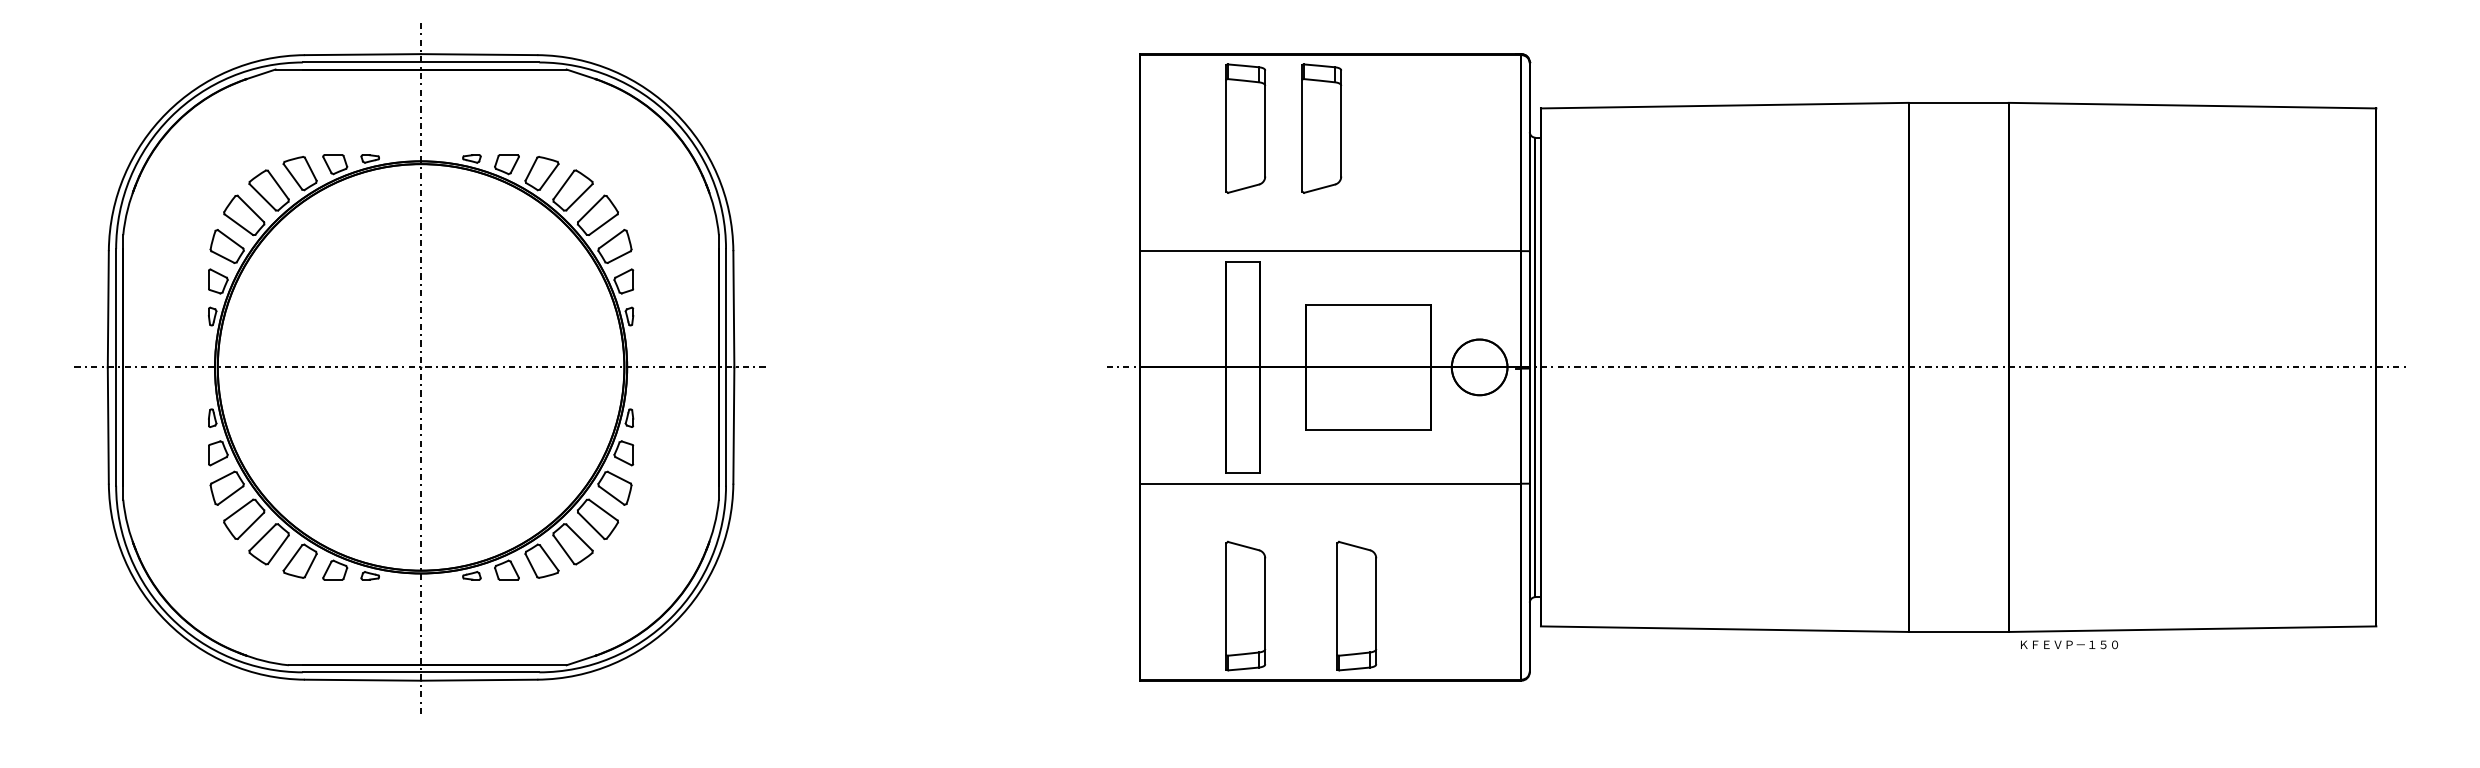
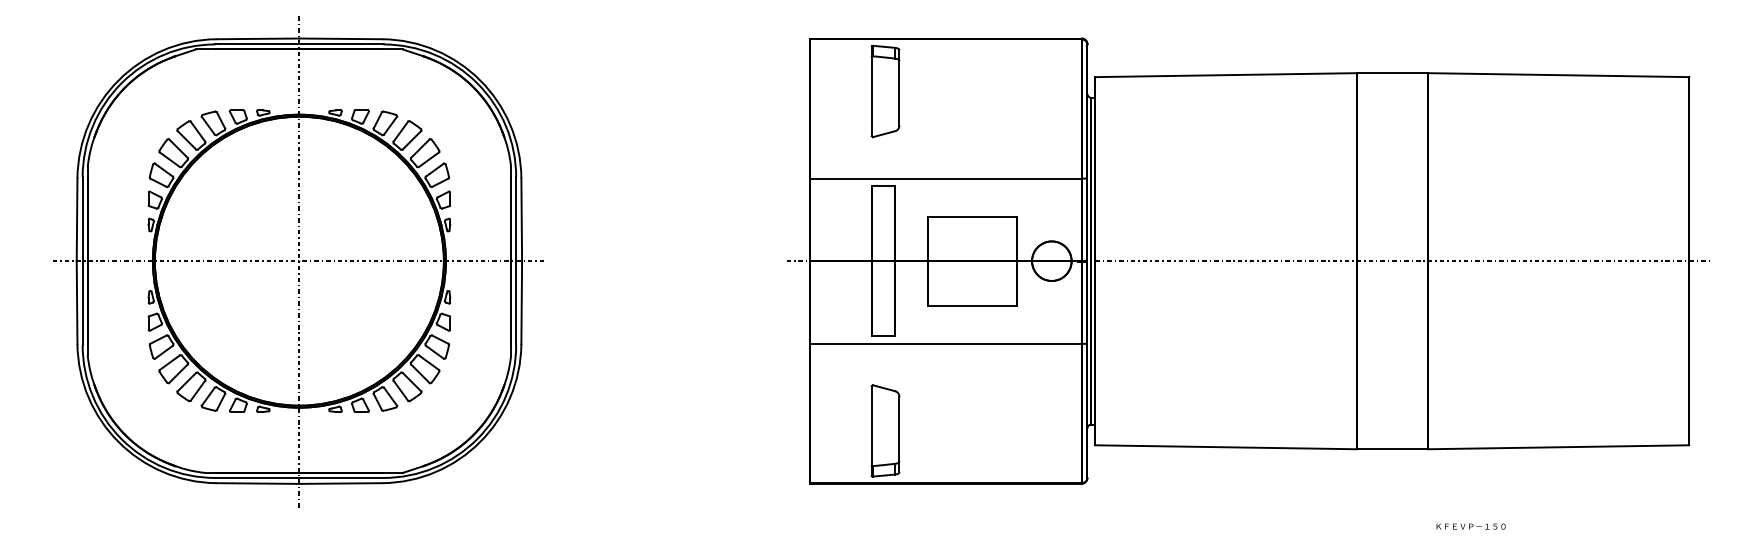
part: (1321, 128) -> (939, 91), removed
part: (1356, 605) -> (964, 430), removed
text: (2069, 644) -> (1471, 526), moved

